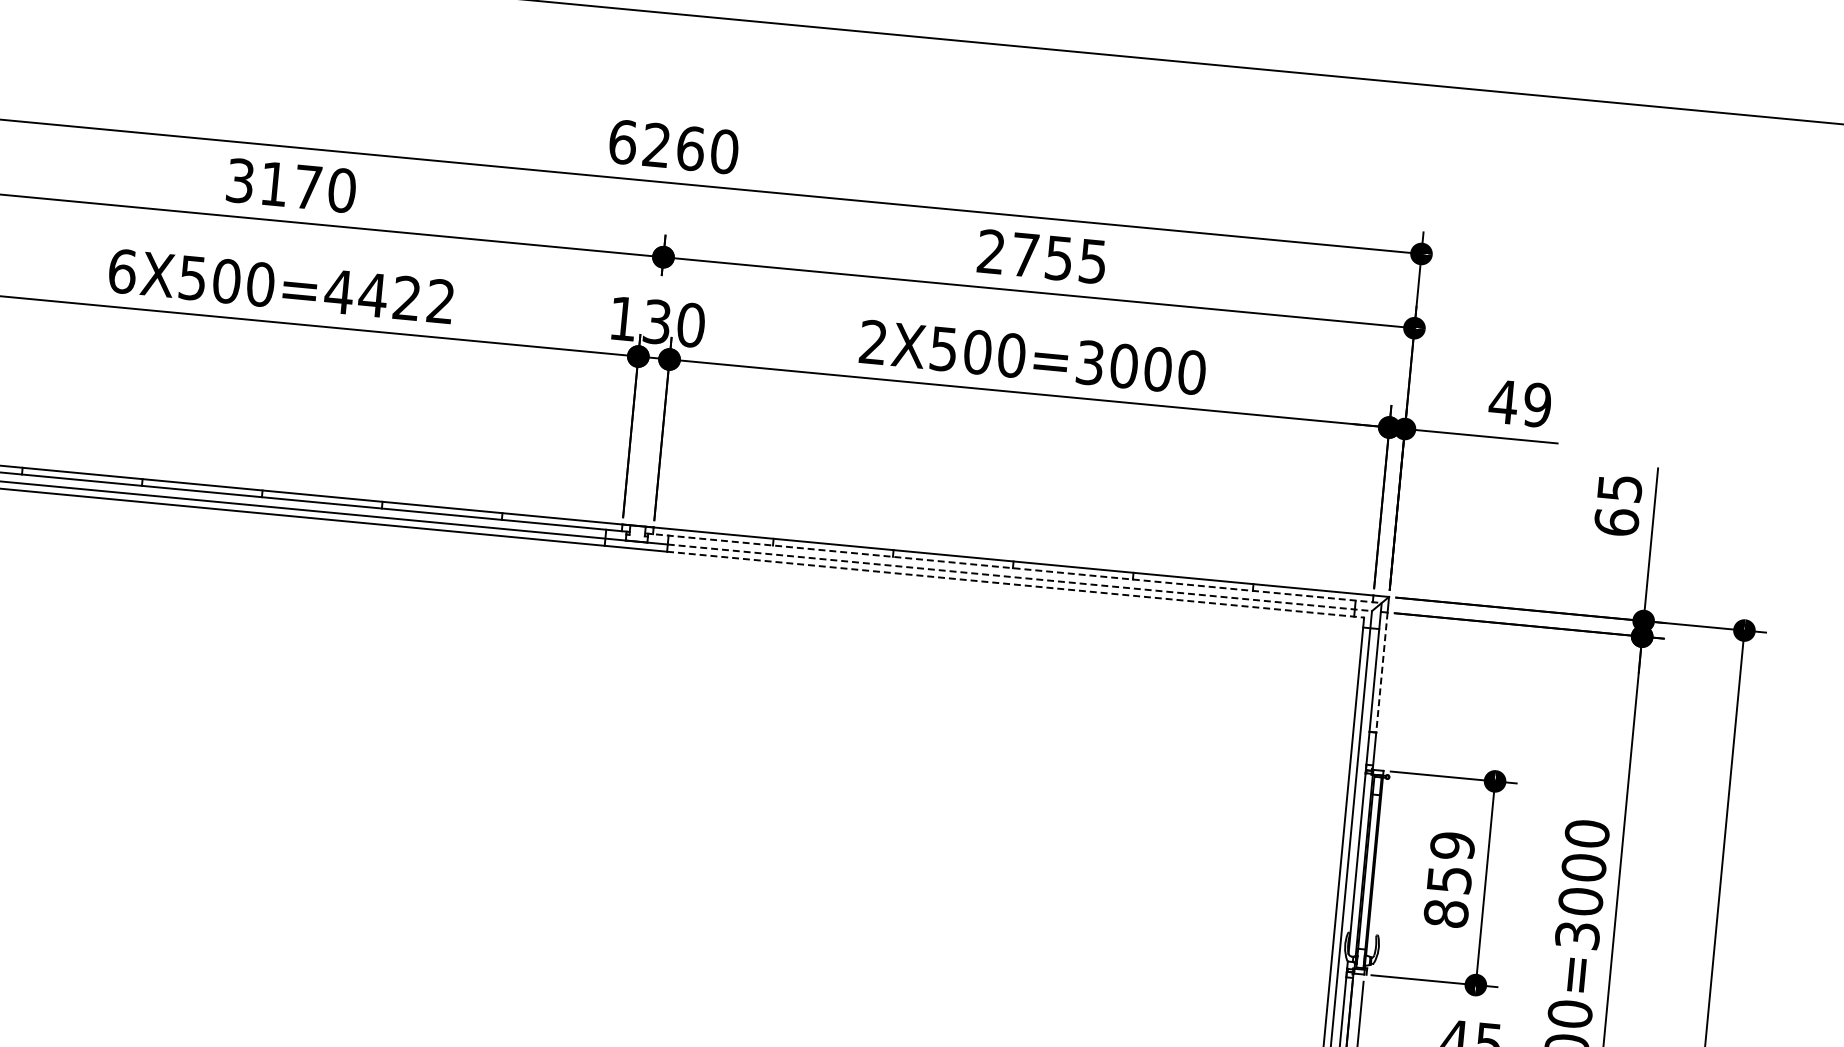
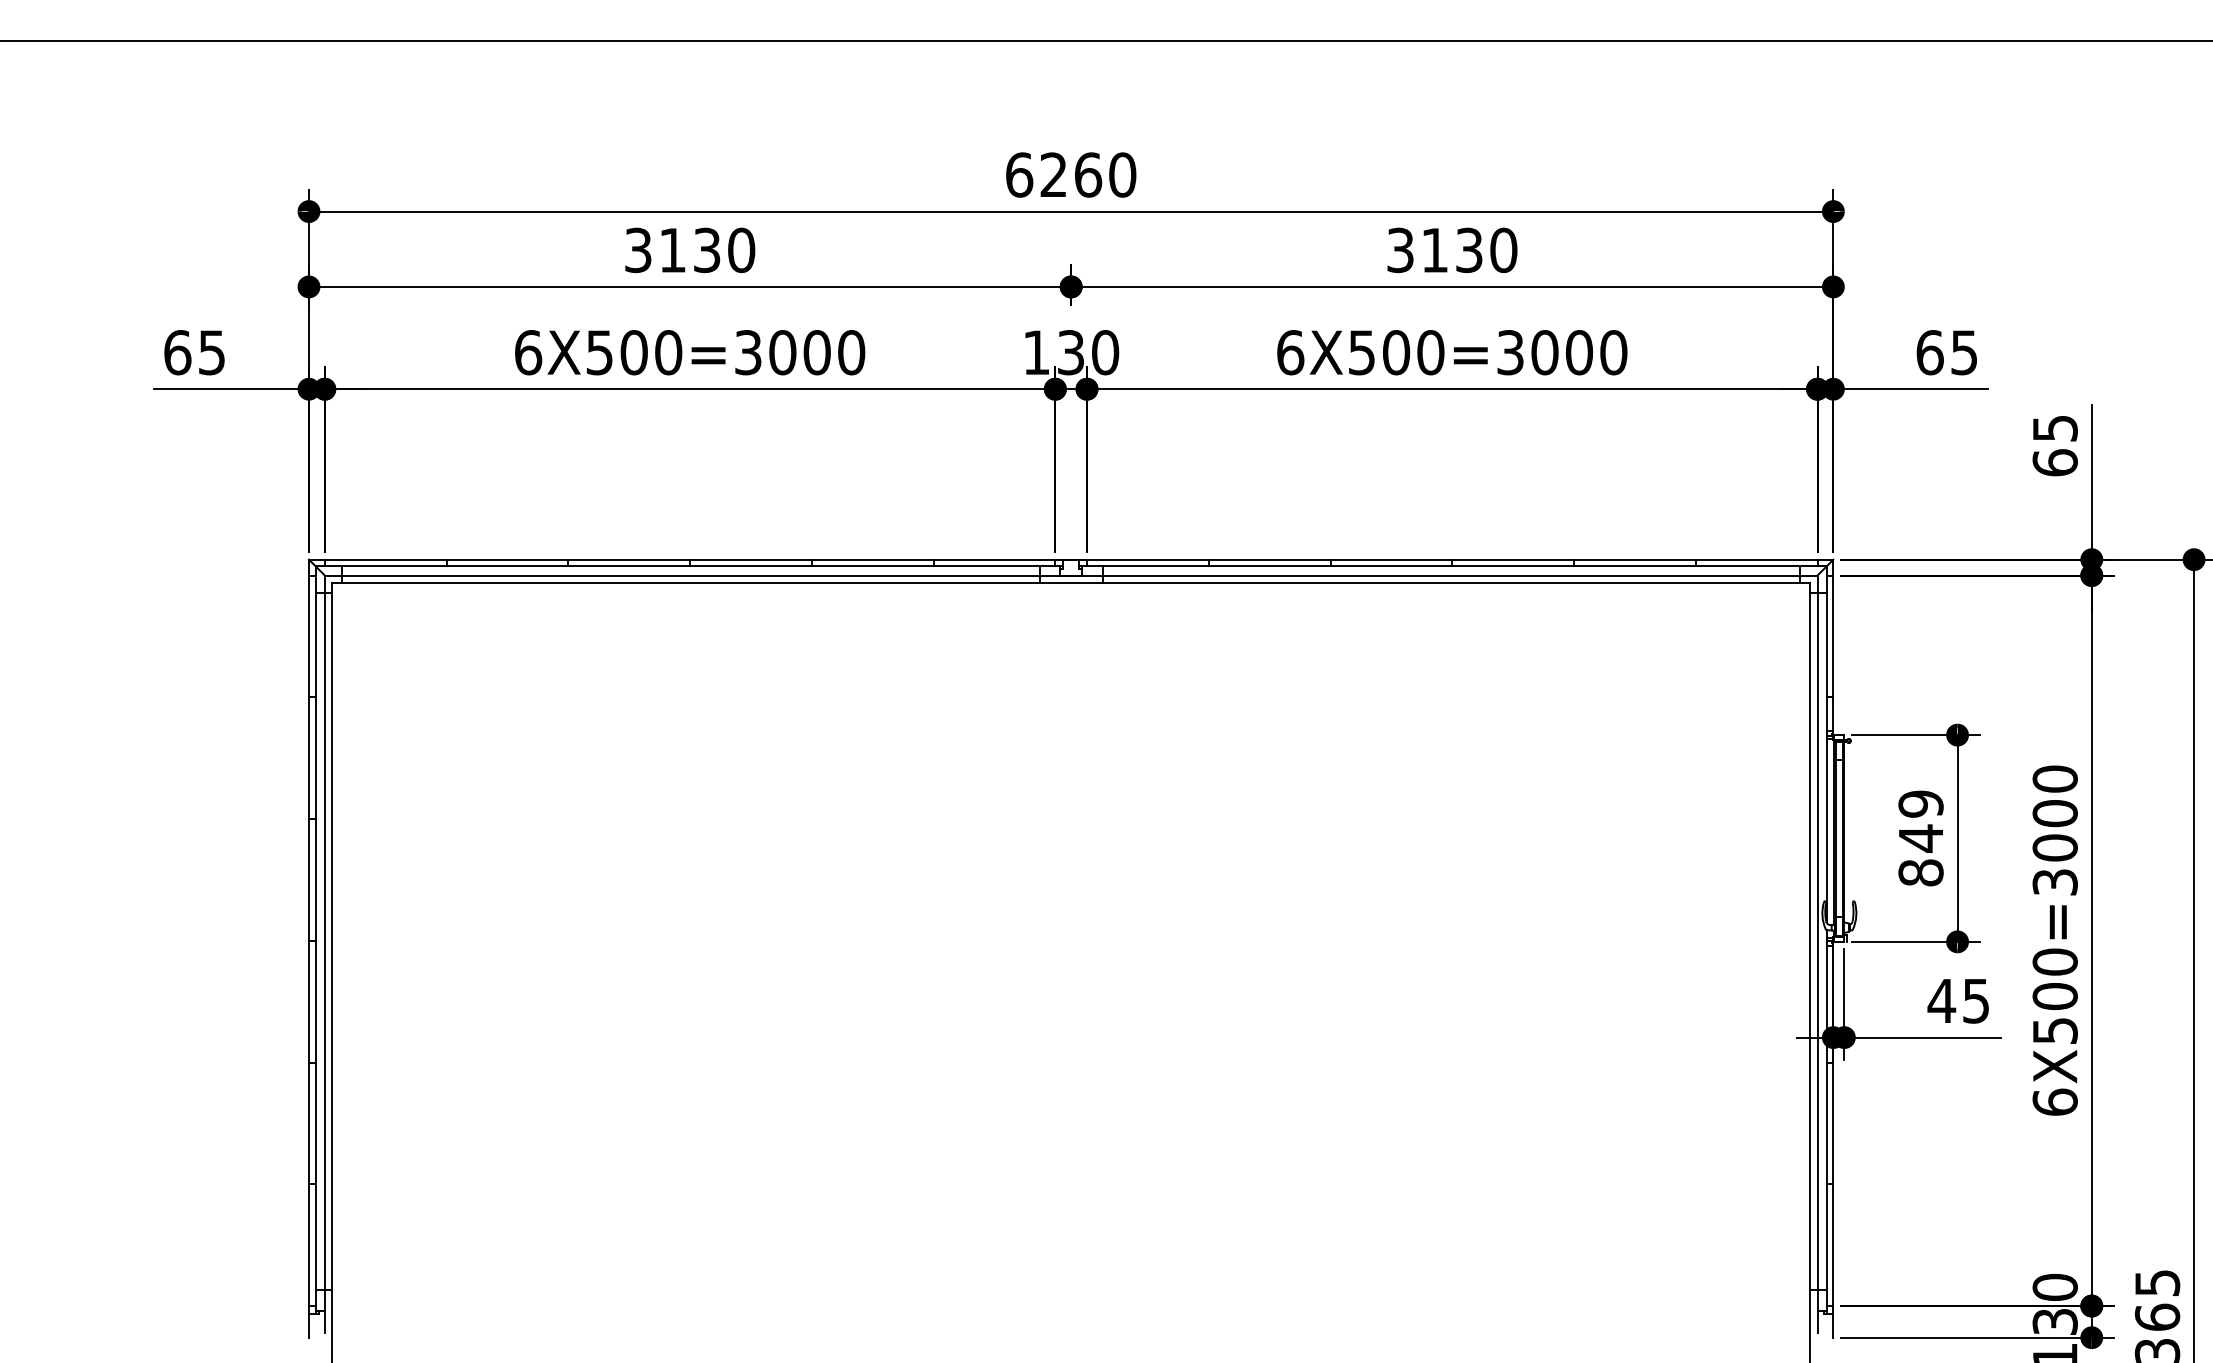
text: (308, 187) -> (707, 250), 3170 -> 3130
text: (1042, 256) -> (1452, 250), 2755 -> 3130
text: (389, 296) -> (799, 352), 6X500=4422 -> 6X500=3000
text: (873, 342) -> (1290, 352), 2X500=3000 -> 6X500=3000
text: (1519, 403) -> (1946, 352), 49 -> 65
line: (1013, 568) -> (1452, 566), dashed -> solid
line: (1020, 577) -> (1460, 575), dashed -> solid
line: (1015, 584) -> (1456, 582), dashed -> solid
line: (1382, 672) -> (1833, 636), dashed -> solid
text: (1449, 879) -> (1921, 838), 859 -> 849

